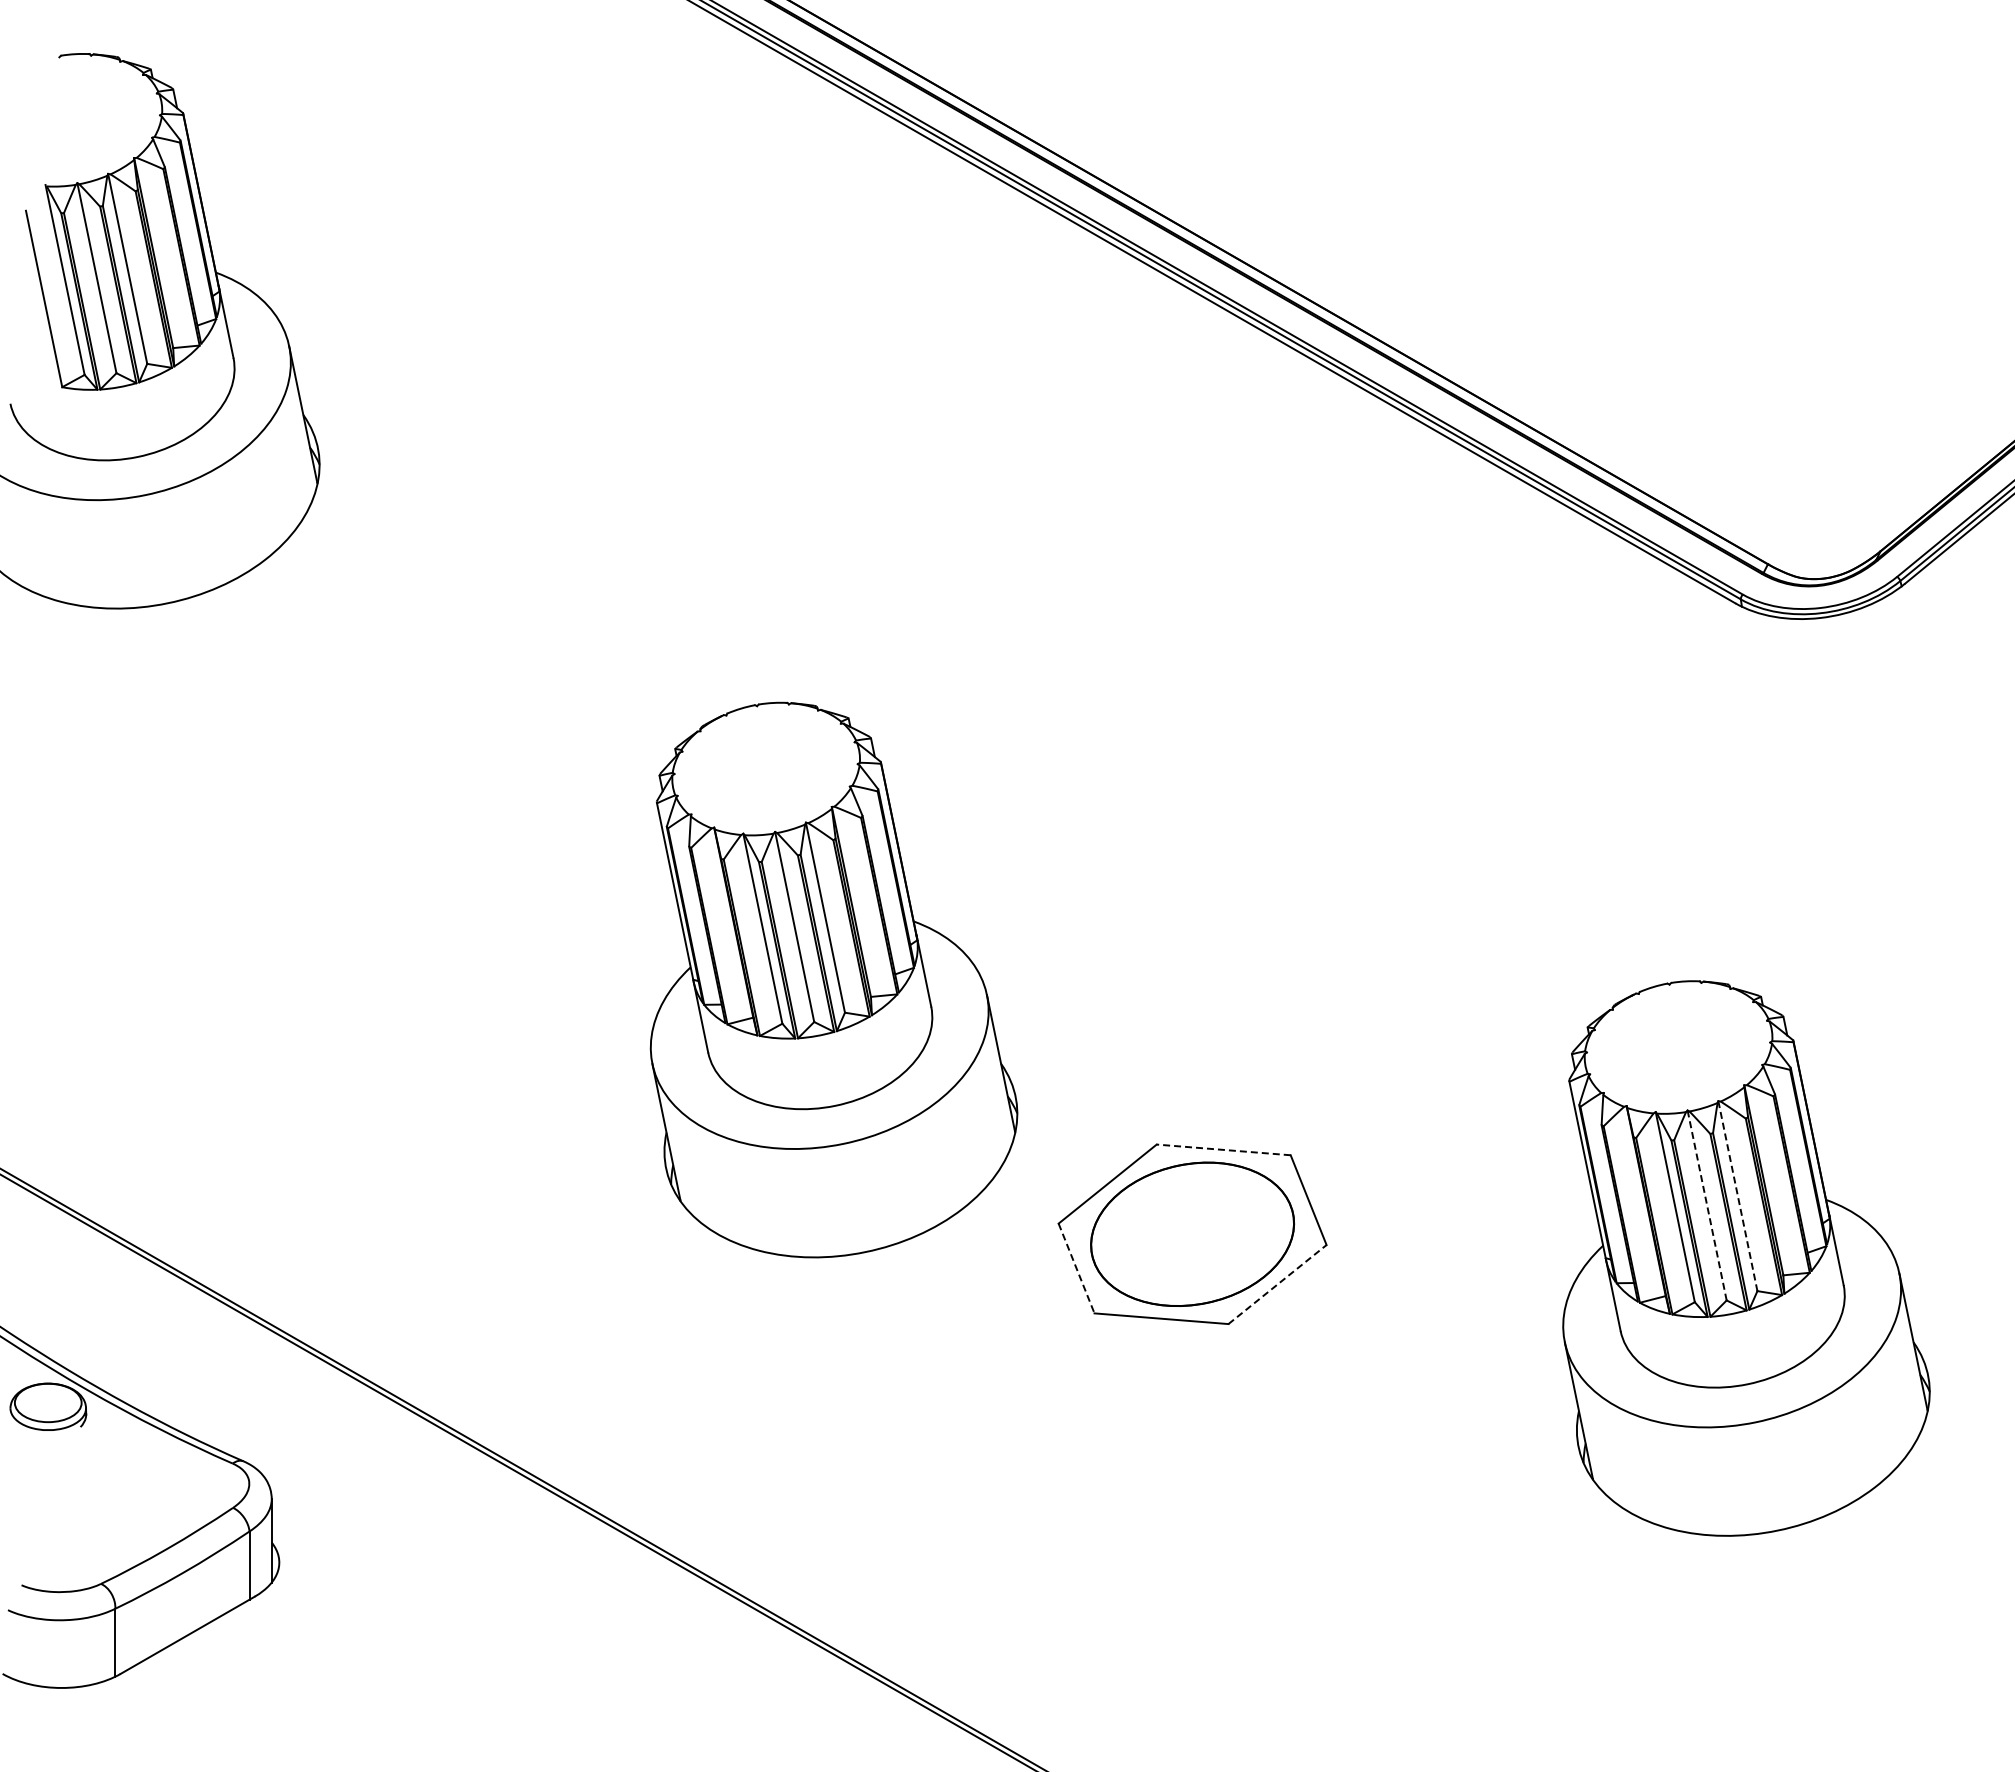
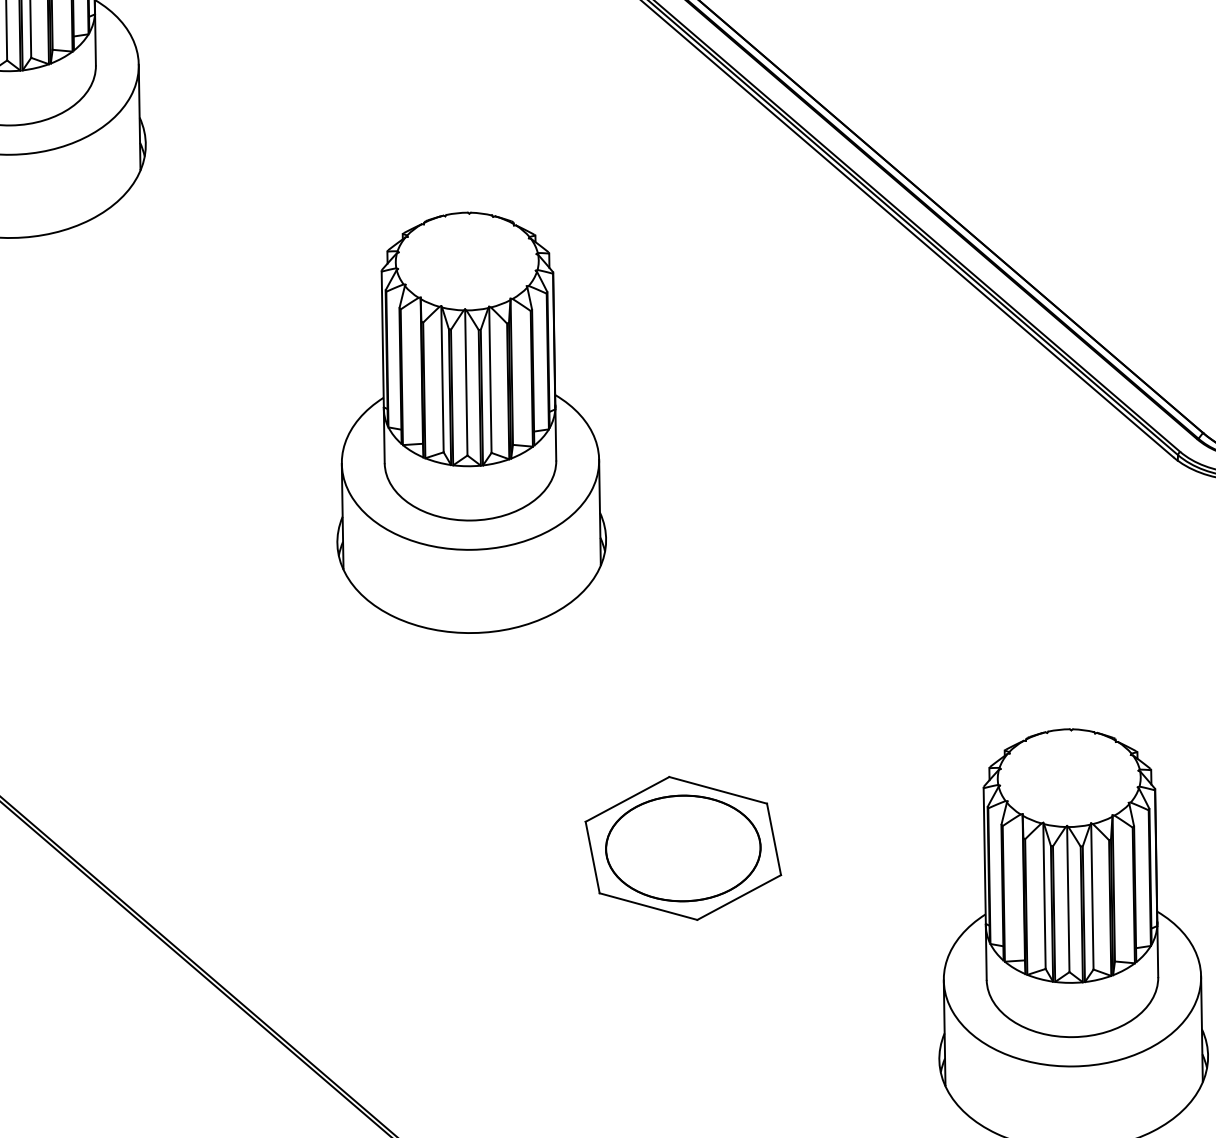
part: (833, 979) -> (487, 426), moved
line: (1223, 1149) -> (718, 790), dashed -> solid
line: (1737, 1196) -> (1092, 896), dashed -> solid
line: (1707, 1205) -> (1068, 899), dashed -> solid
line: (1076, 1268) -> (592, 857), dashed -> solid
line: (1277, 1284) -> (739, 897), dashed -> solid

